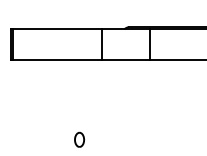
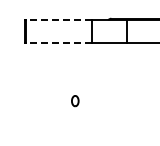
line: (56, 29) -> (58, 20), solid -> dashed
line: (56, 59) -> (58, 42), solid -> dashed

